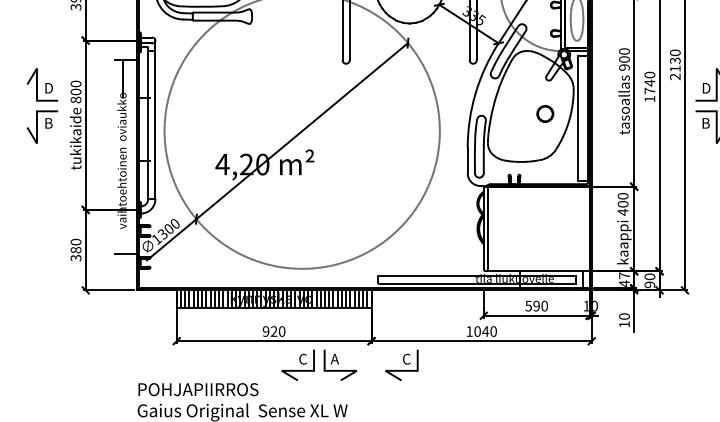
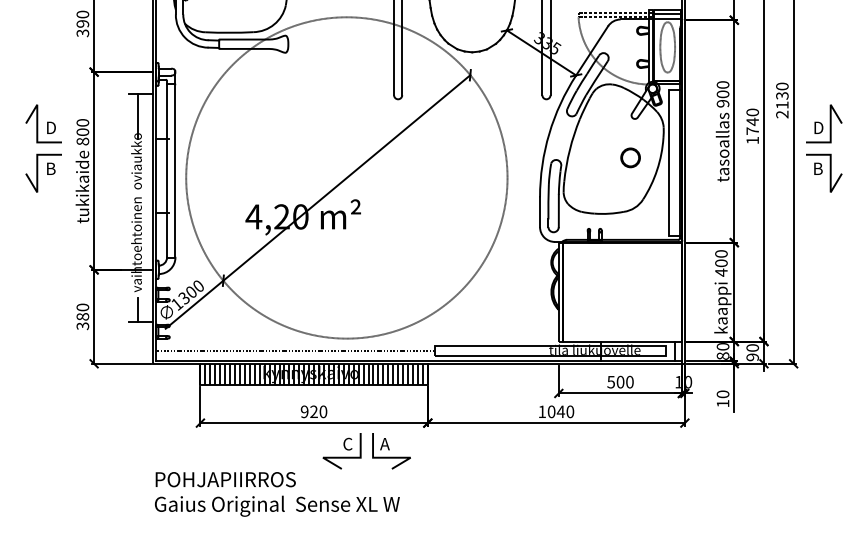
line: (123, 243) -> (138, 309), added
line: (258, 279) -> (295, 351), added
text: (624, 279) -> (722, 351), 47 -> 80
text: (536, 306) -> (620, 382), 590 -> 500
part: (401, 365) -> (462, 451), removed

